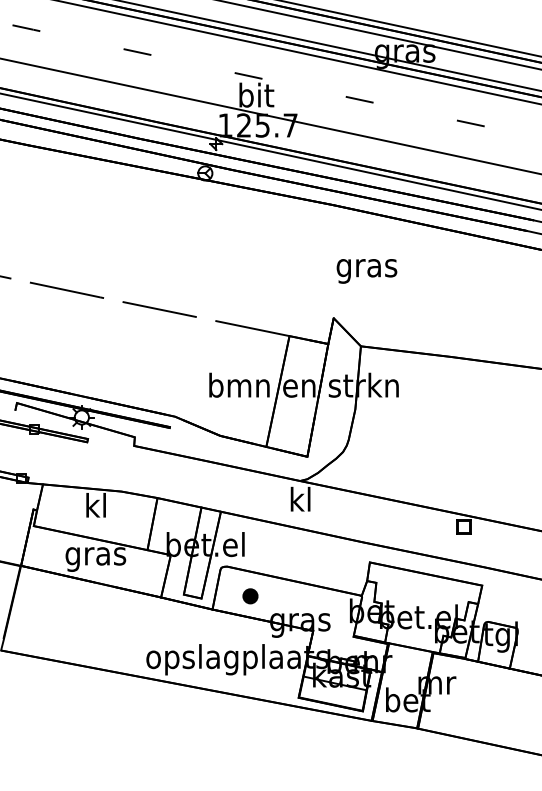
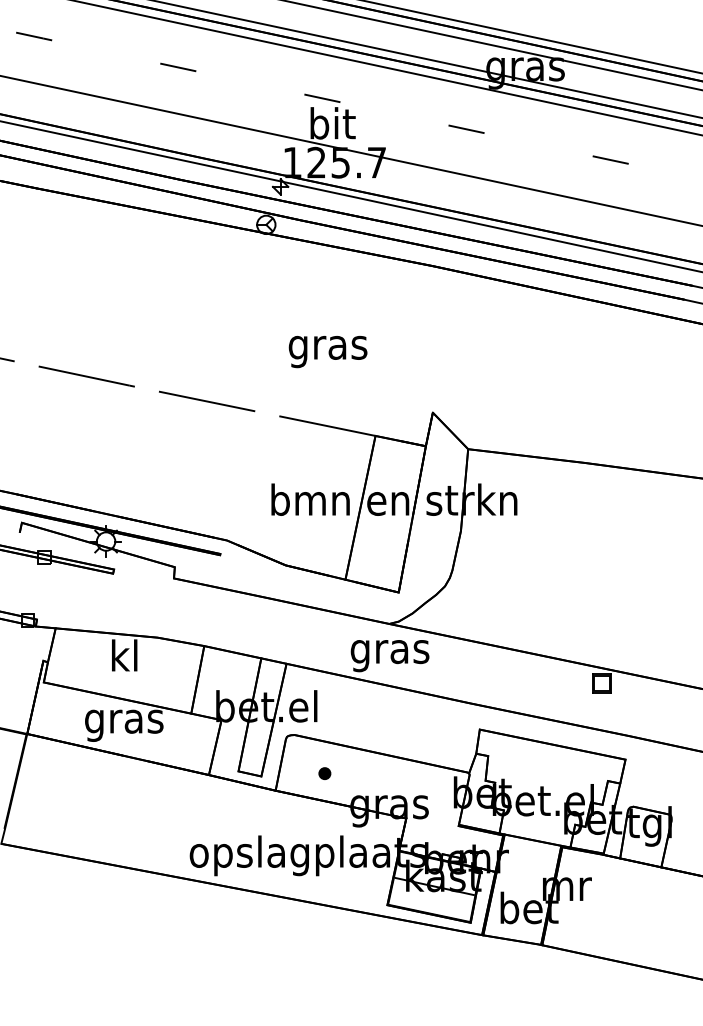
text: (366, 271) -> (327, 352), moved
text: (300, 502) -> (389, 651), kl -> gras
part: (250, 596) -> (324, 773), size x0.6

